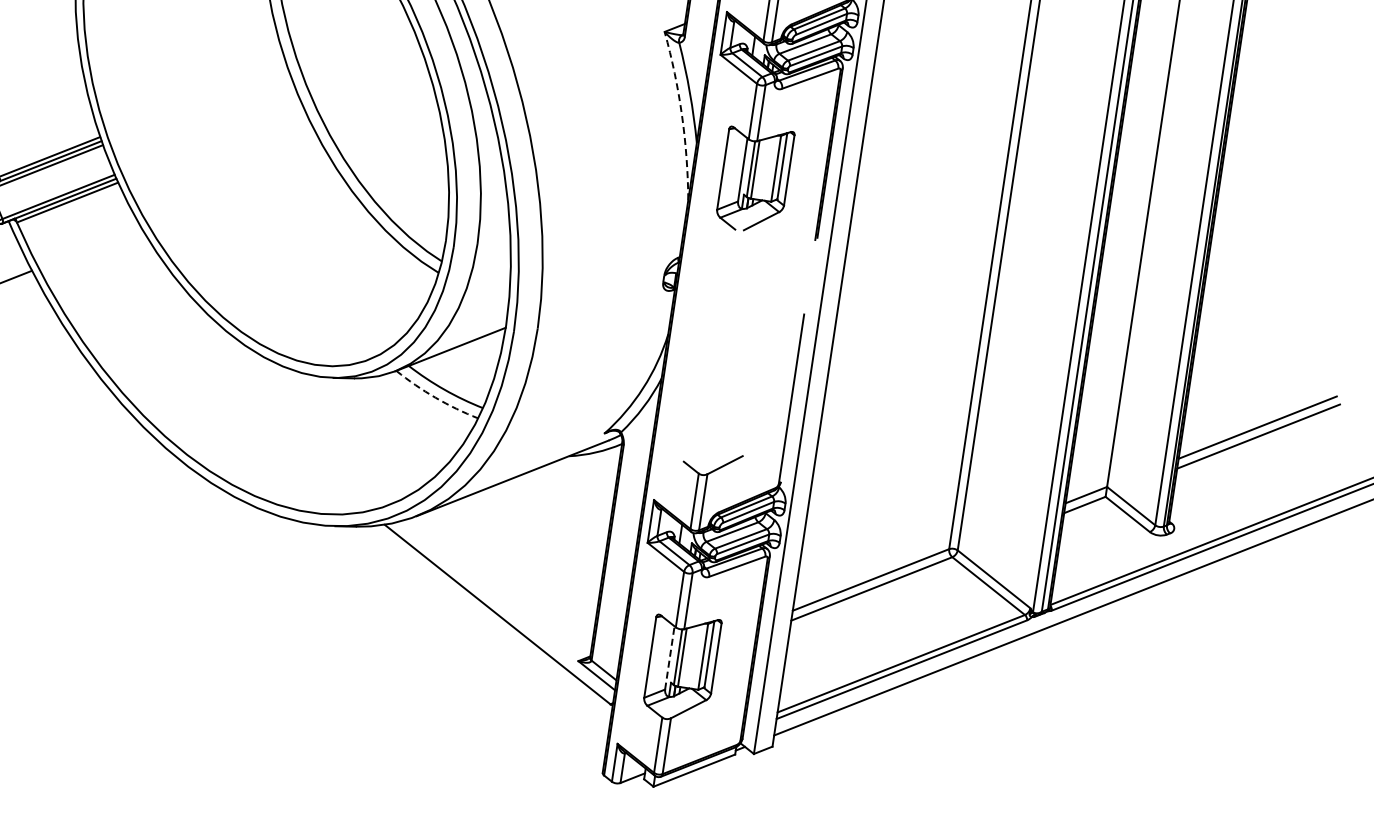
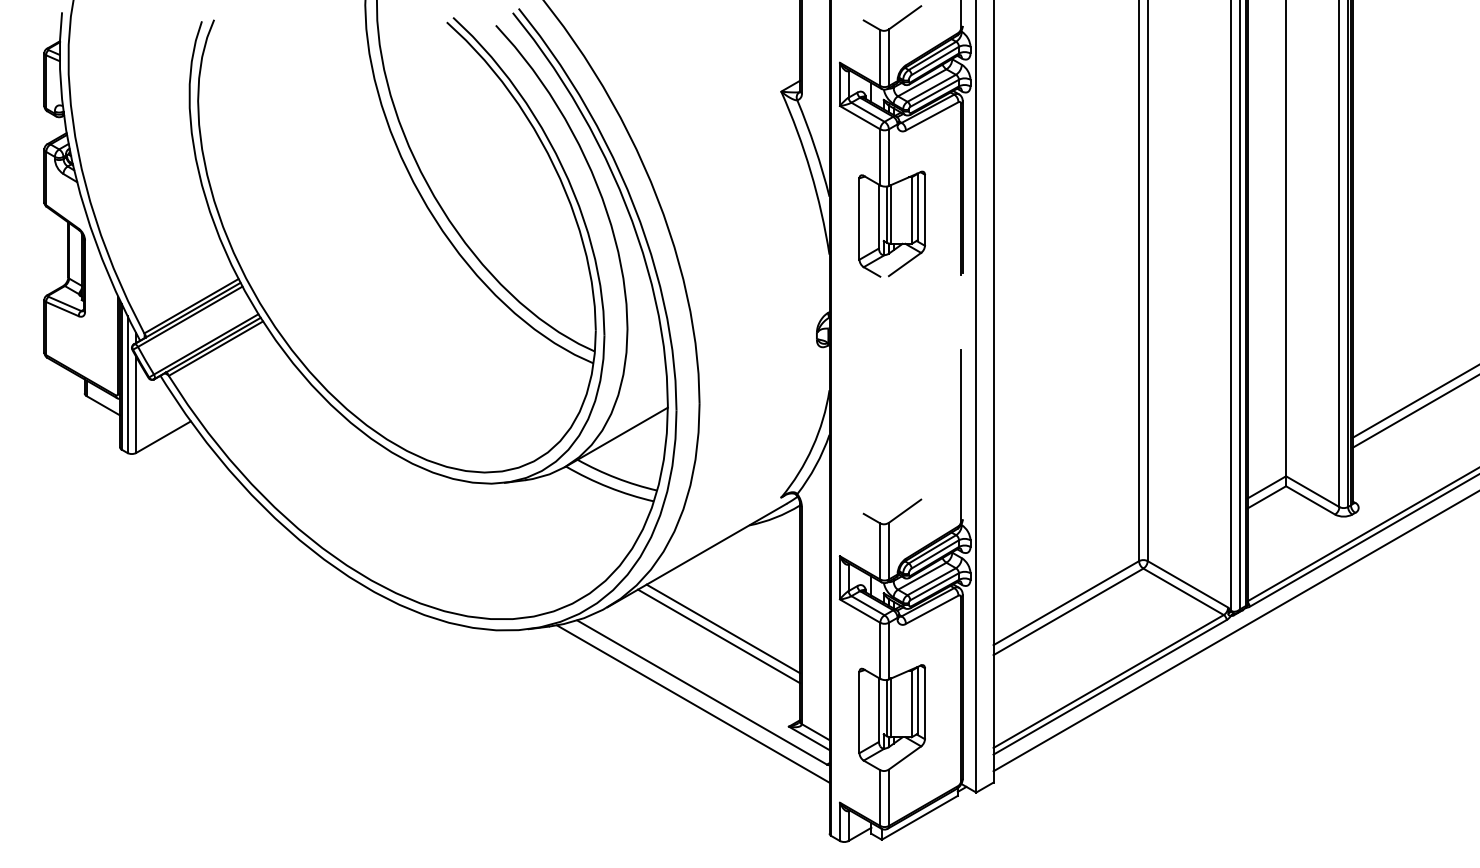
arc: (681, 115) -> (810, 171), dashed -> solid
arc: (435, 397) -> (608, 487), dashed -> solid
line: (528, 554) -> (723, 628), added
line: (523, 561) -> (719, 636), added
line: (487, 624) -> (693, 703), added
line: (669, 658) -> (878, 710), dashed -> solid

